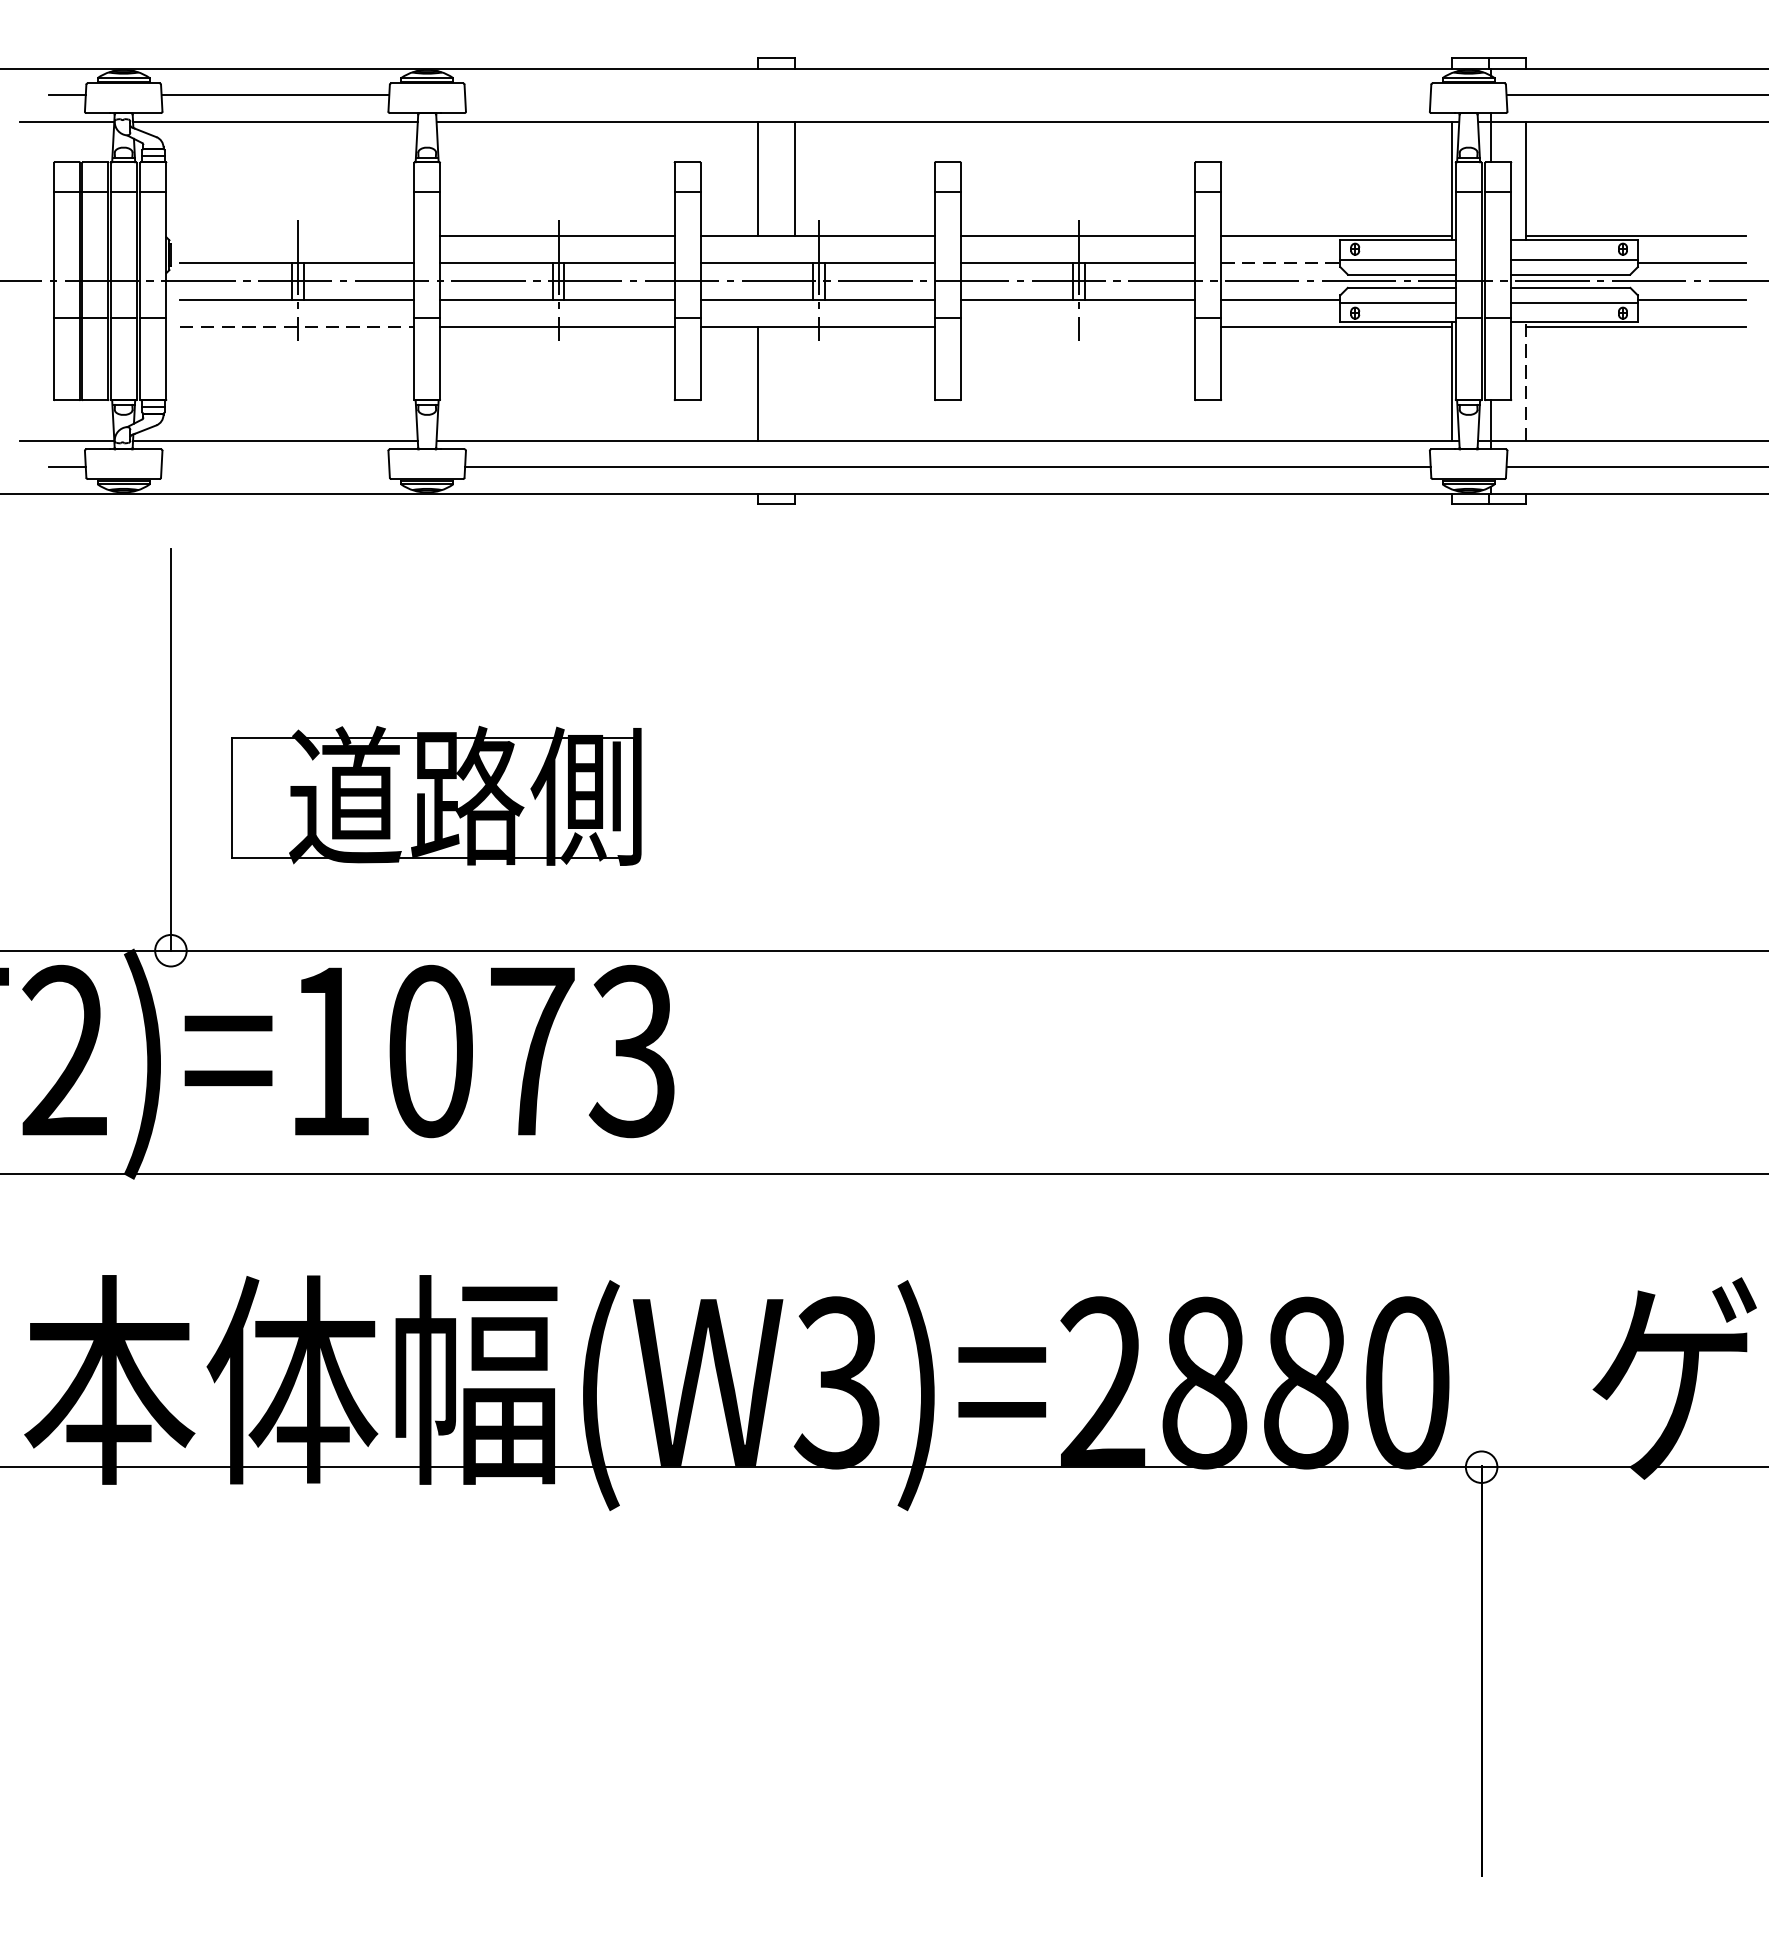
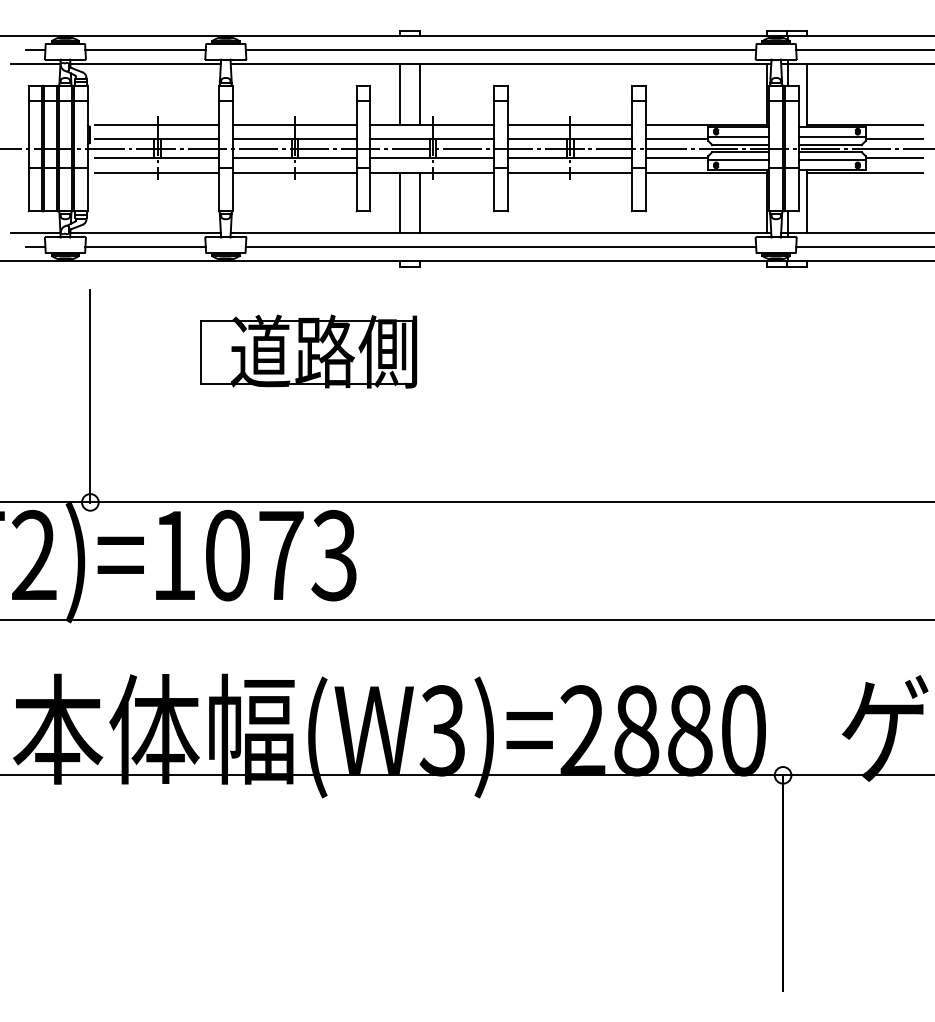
line: (946, 95) -> (500, 50), added
line: (296, 235) -> (156, 124), added
line: (1281, 262) -> (677, 138), dashed -> solid
line: (297, 326) -> (157, 172), dashed -> solid
line: (1077, 326) -> (569, 172), added
line: (1525, 381) -> (806, 201), dashed -> solid
line: (795, 383) -> (420, 202), added
line: (275, 466) -> (145, 246), added
part: (436, 795) -> (308, 351), moved

